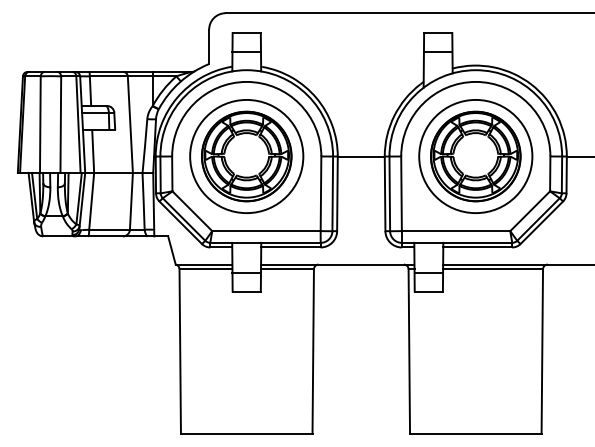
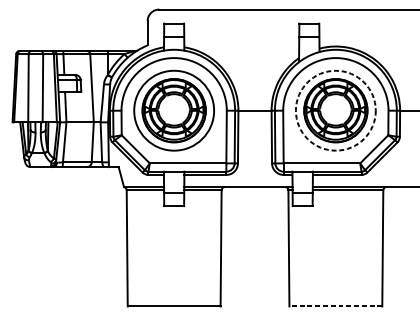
circle: (475, 156) -> (335, 110), solid -> dashed
line: (475, 433) -> (335, 306), solid -> dashed

